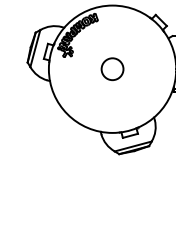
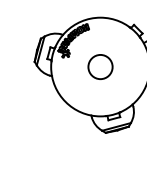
circle: (112, 68) -> (100, 66), size x1.43

